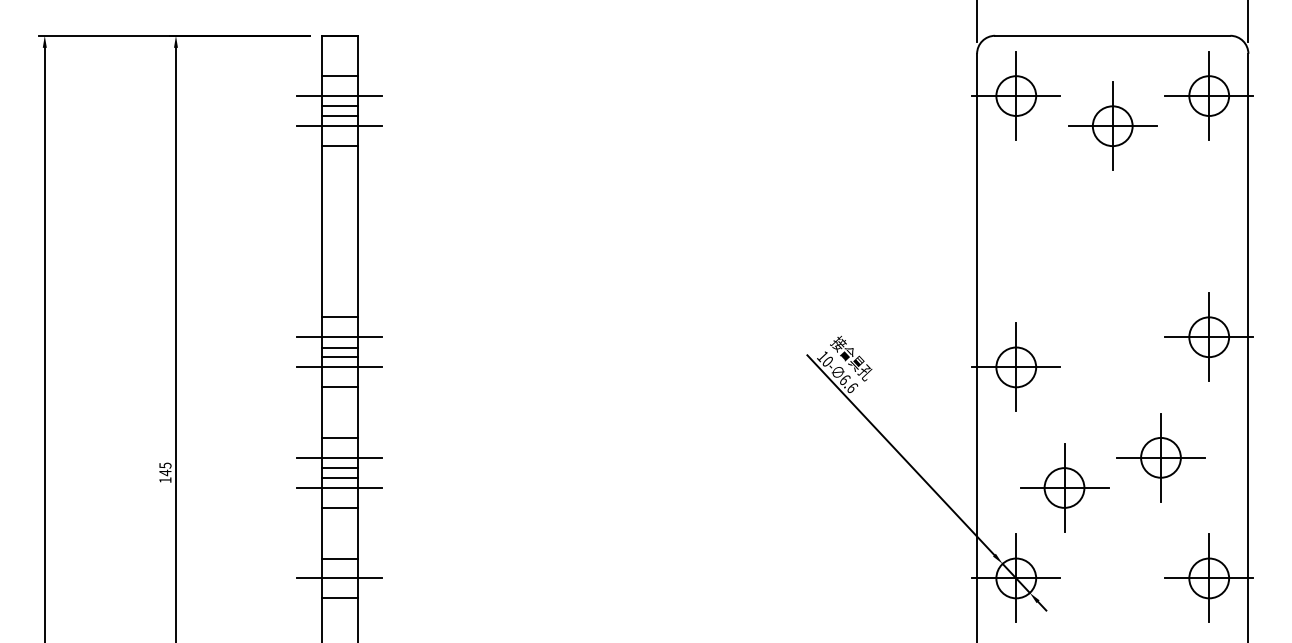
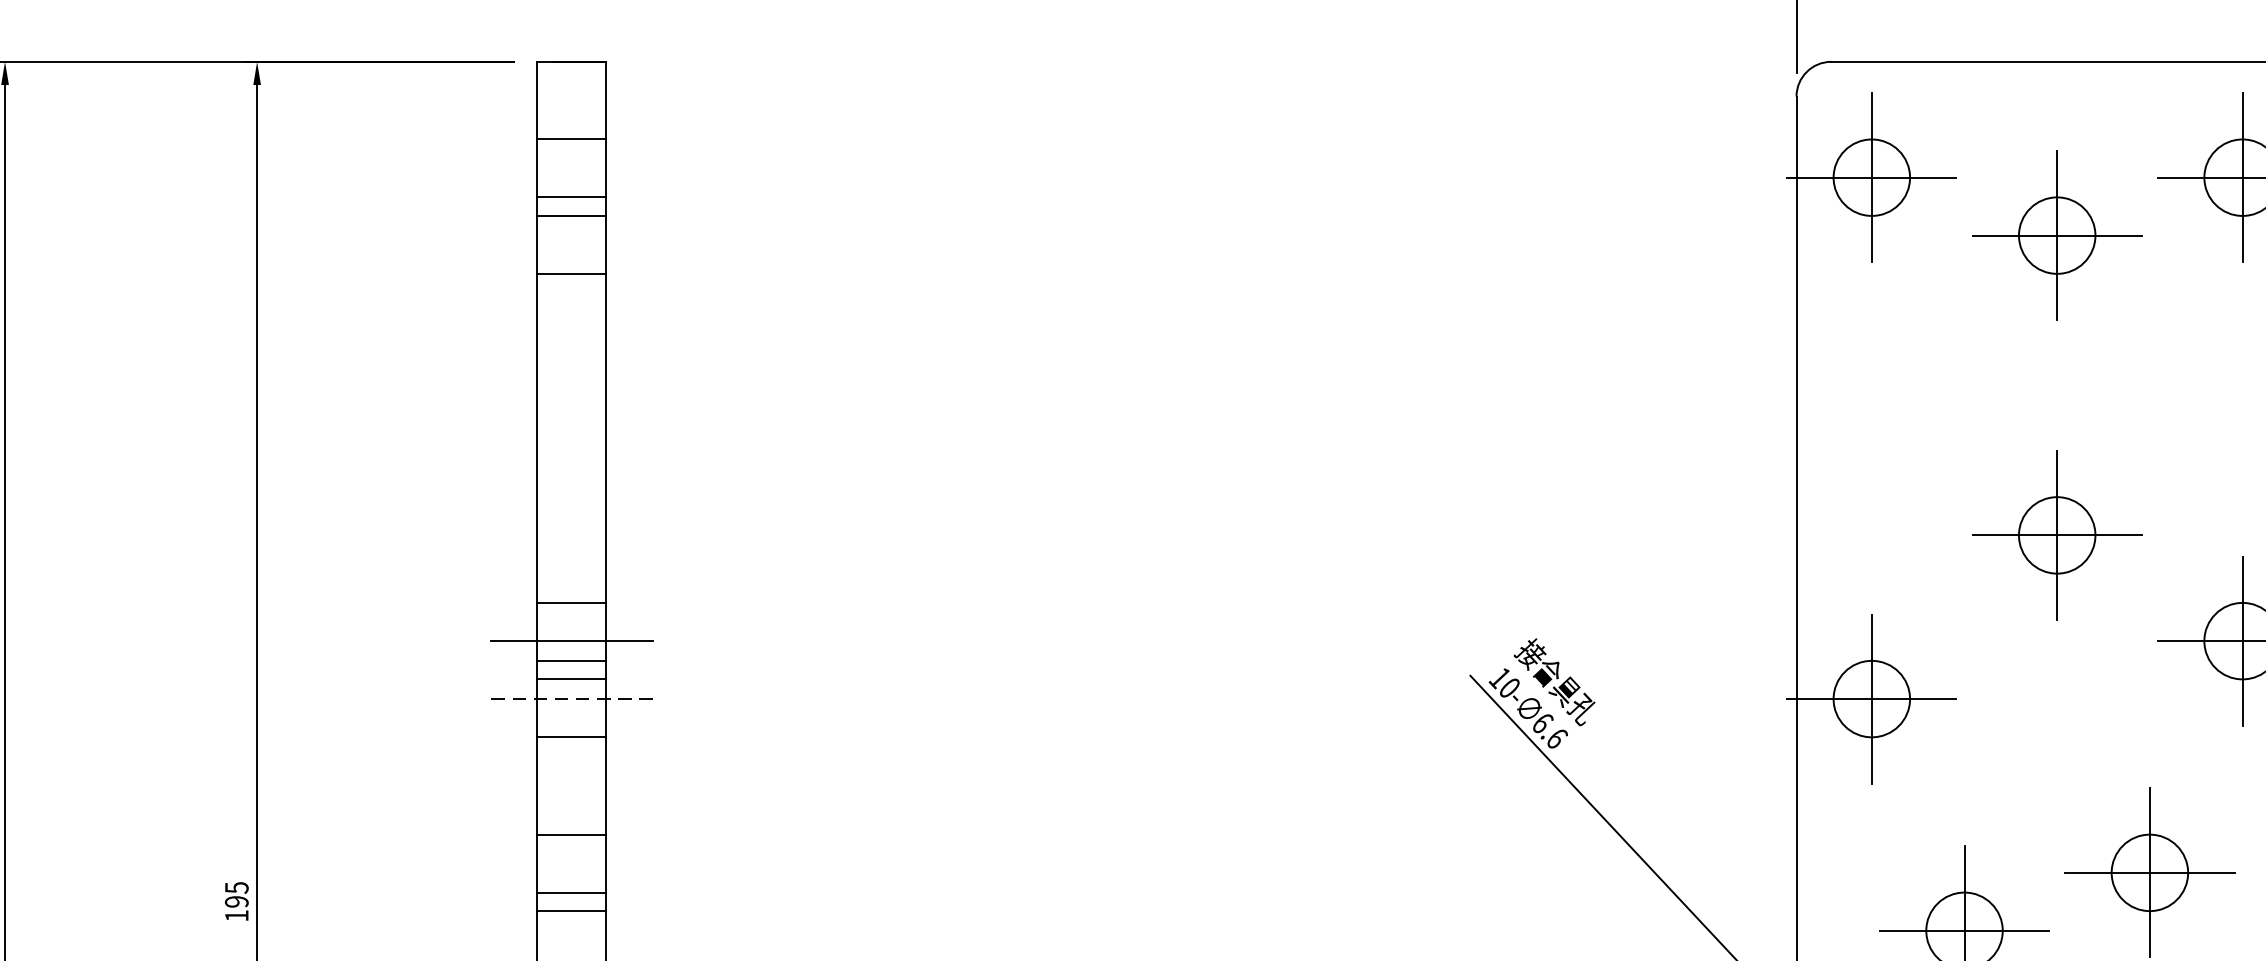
line: (339, 96) -> (571, 178), removed
line: (339, 126) -> (571, 236), removed
part: (1112, 281) -> (2056, 533), added
line: (339, 367) -> (571, 699), solid -> dashed
line: (339, 457) -> (571, 872), removed
text: (165, 472) -> (236, 901), 145 -> 195
line: (339, 488) -> (571, 931), removed

